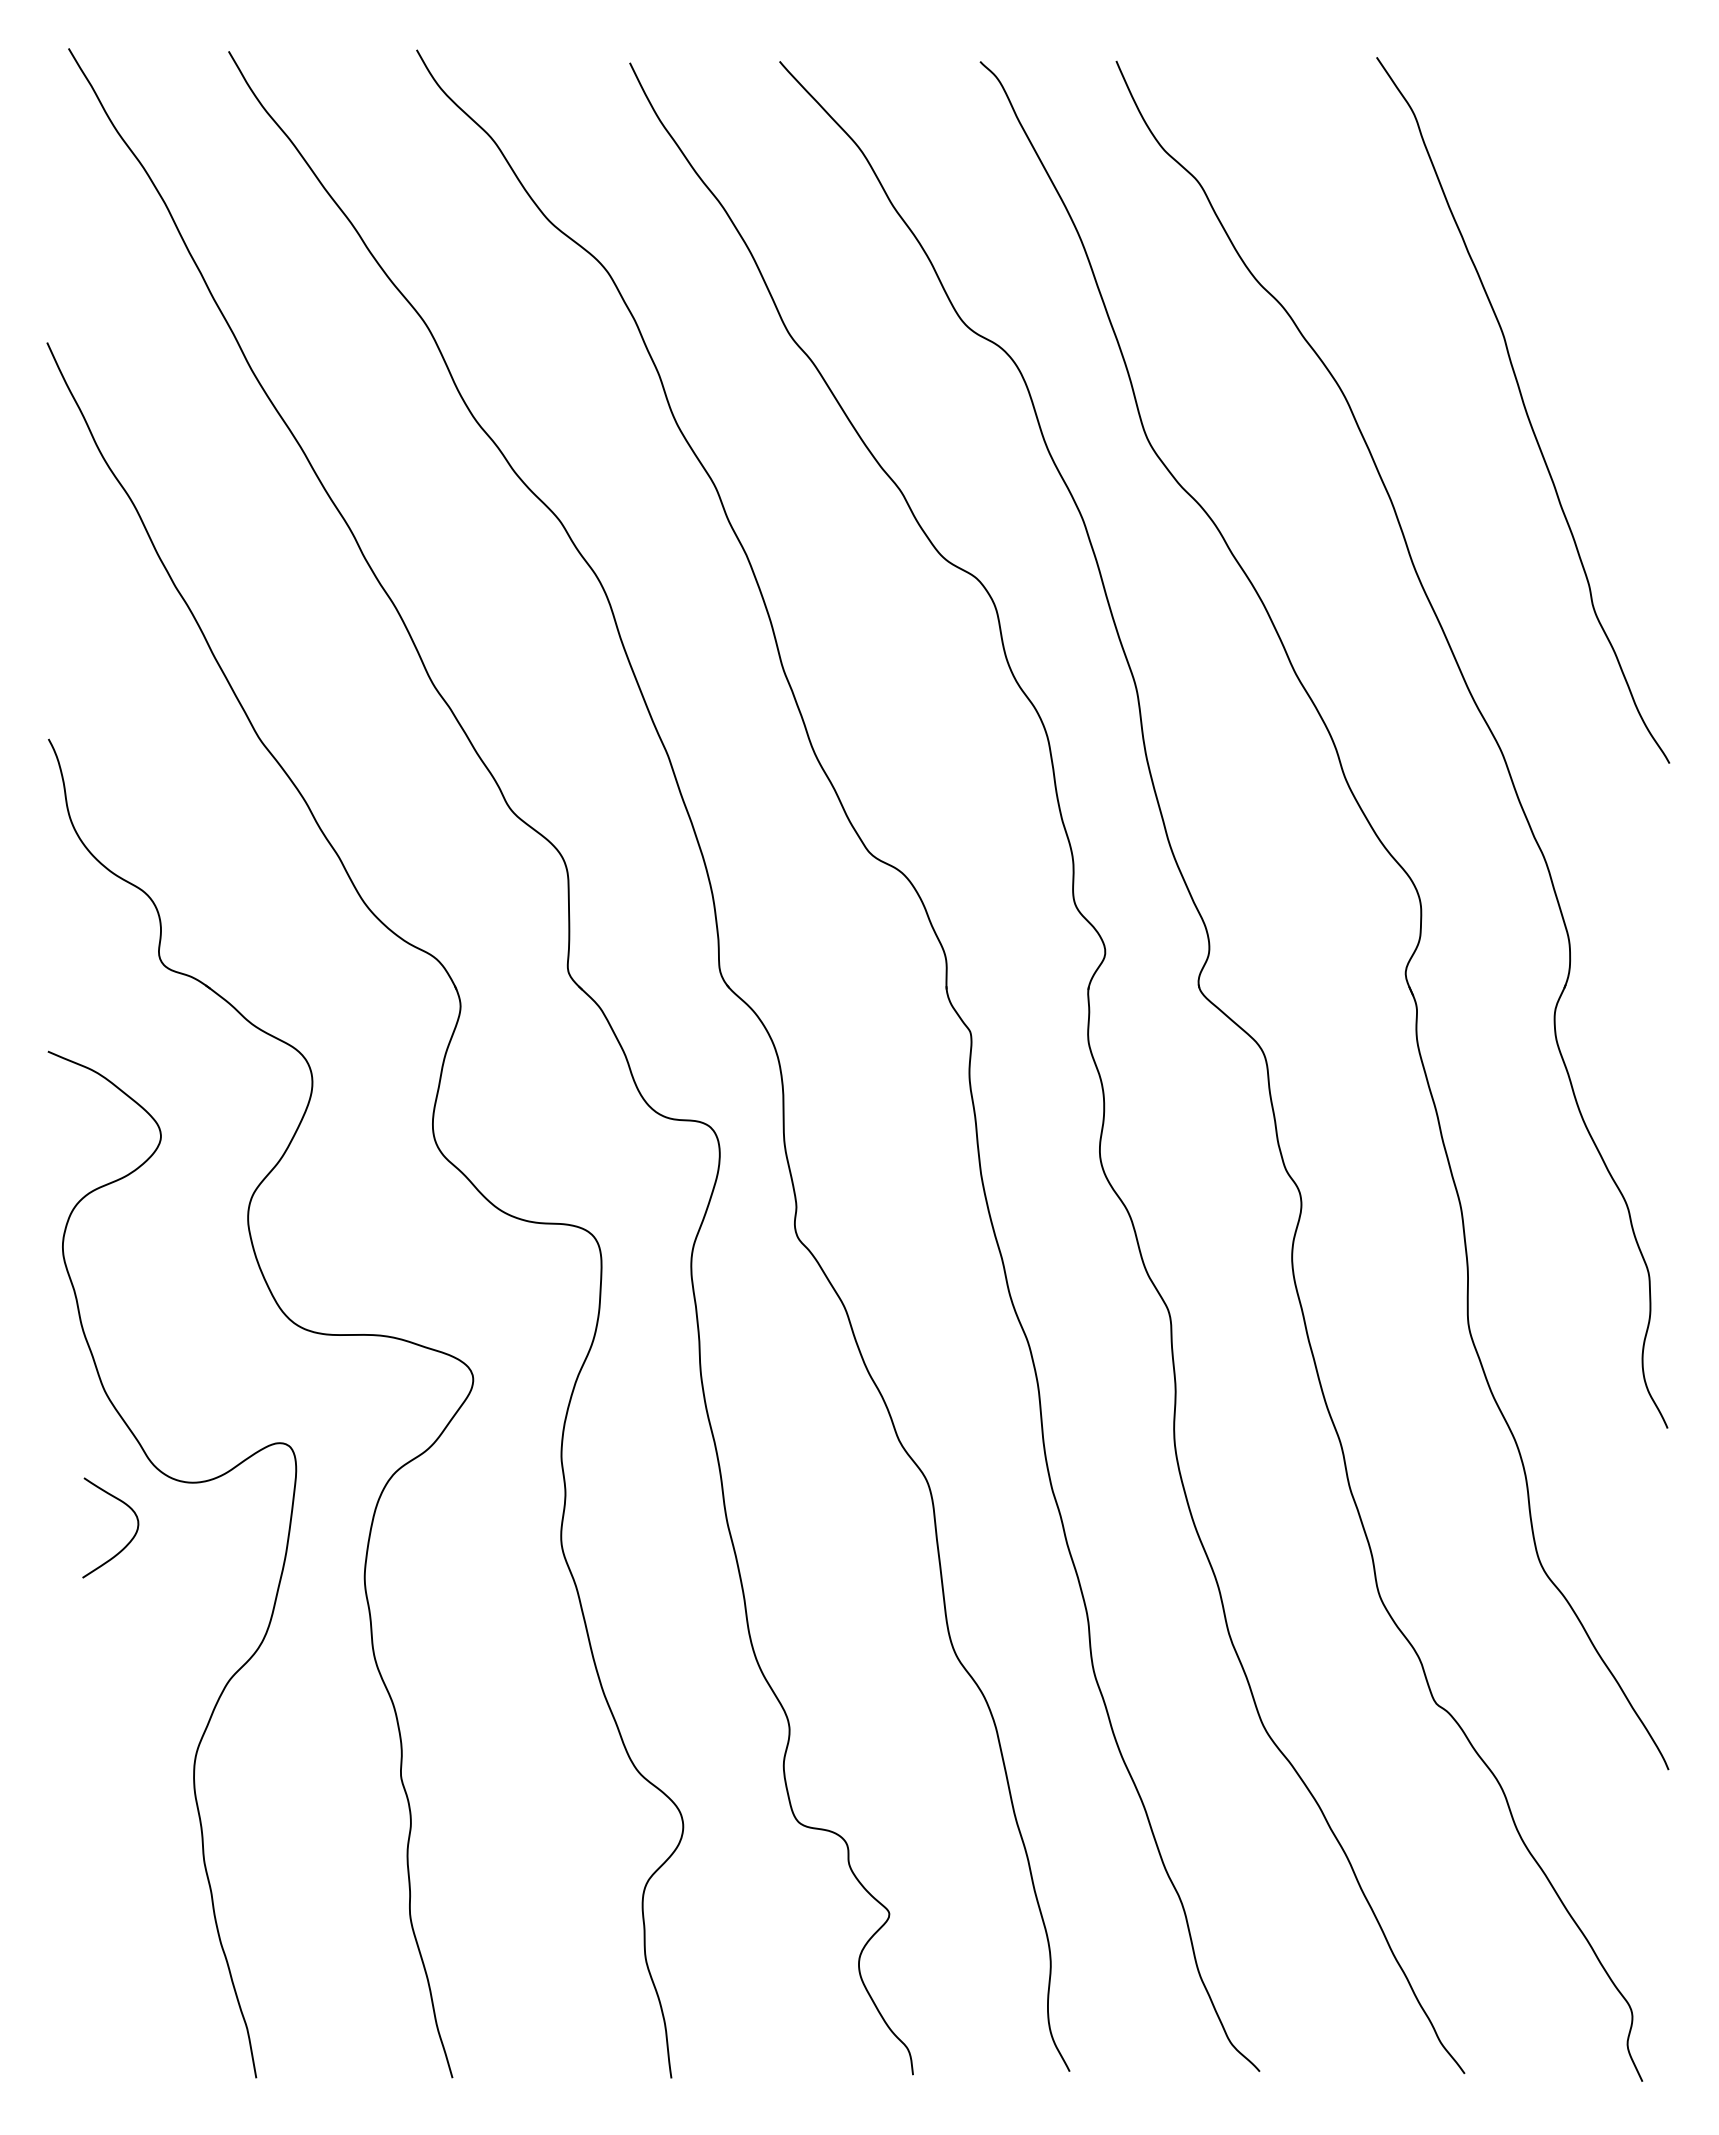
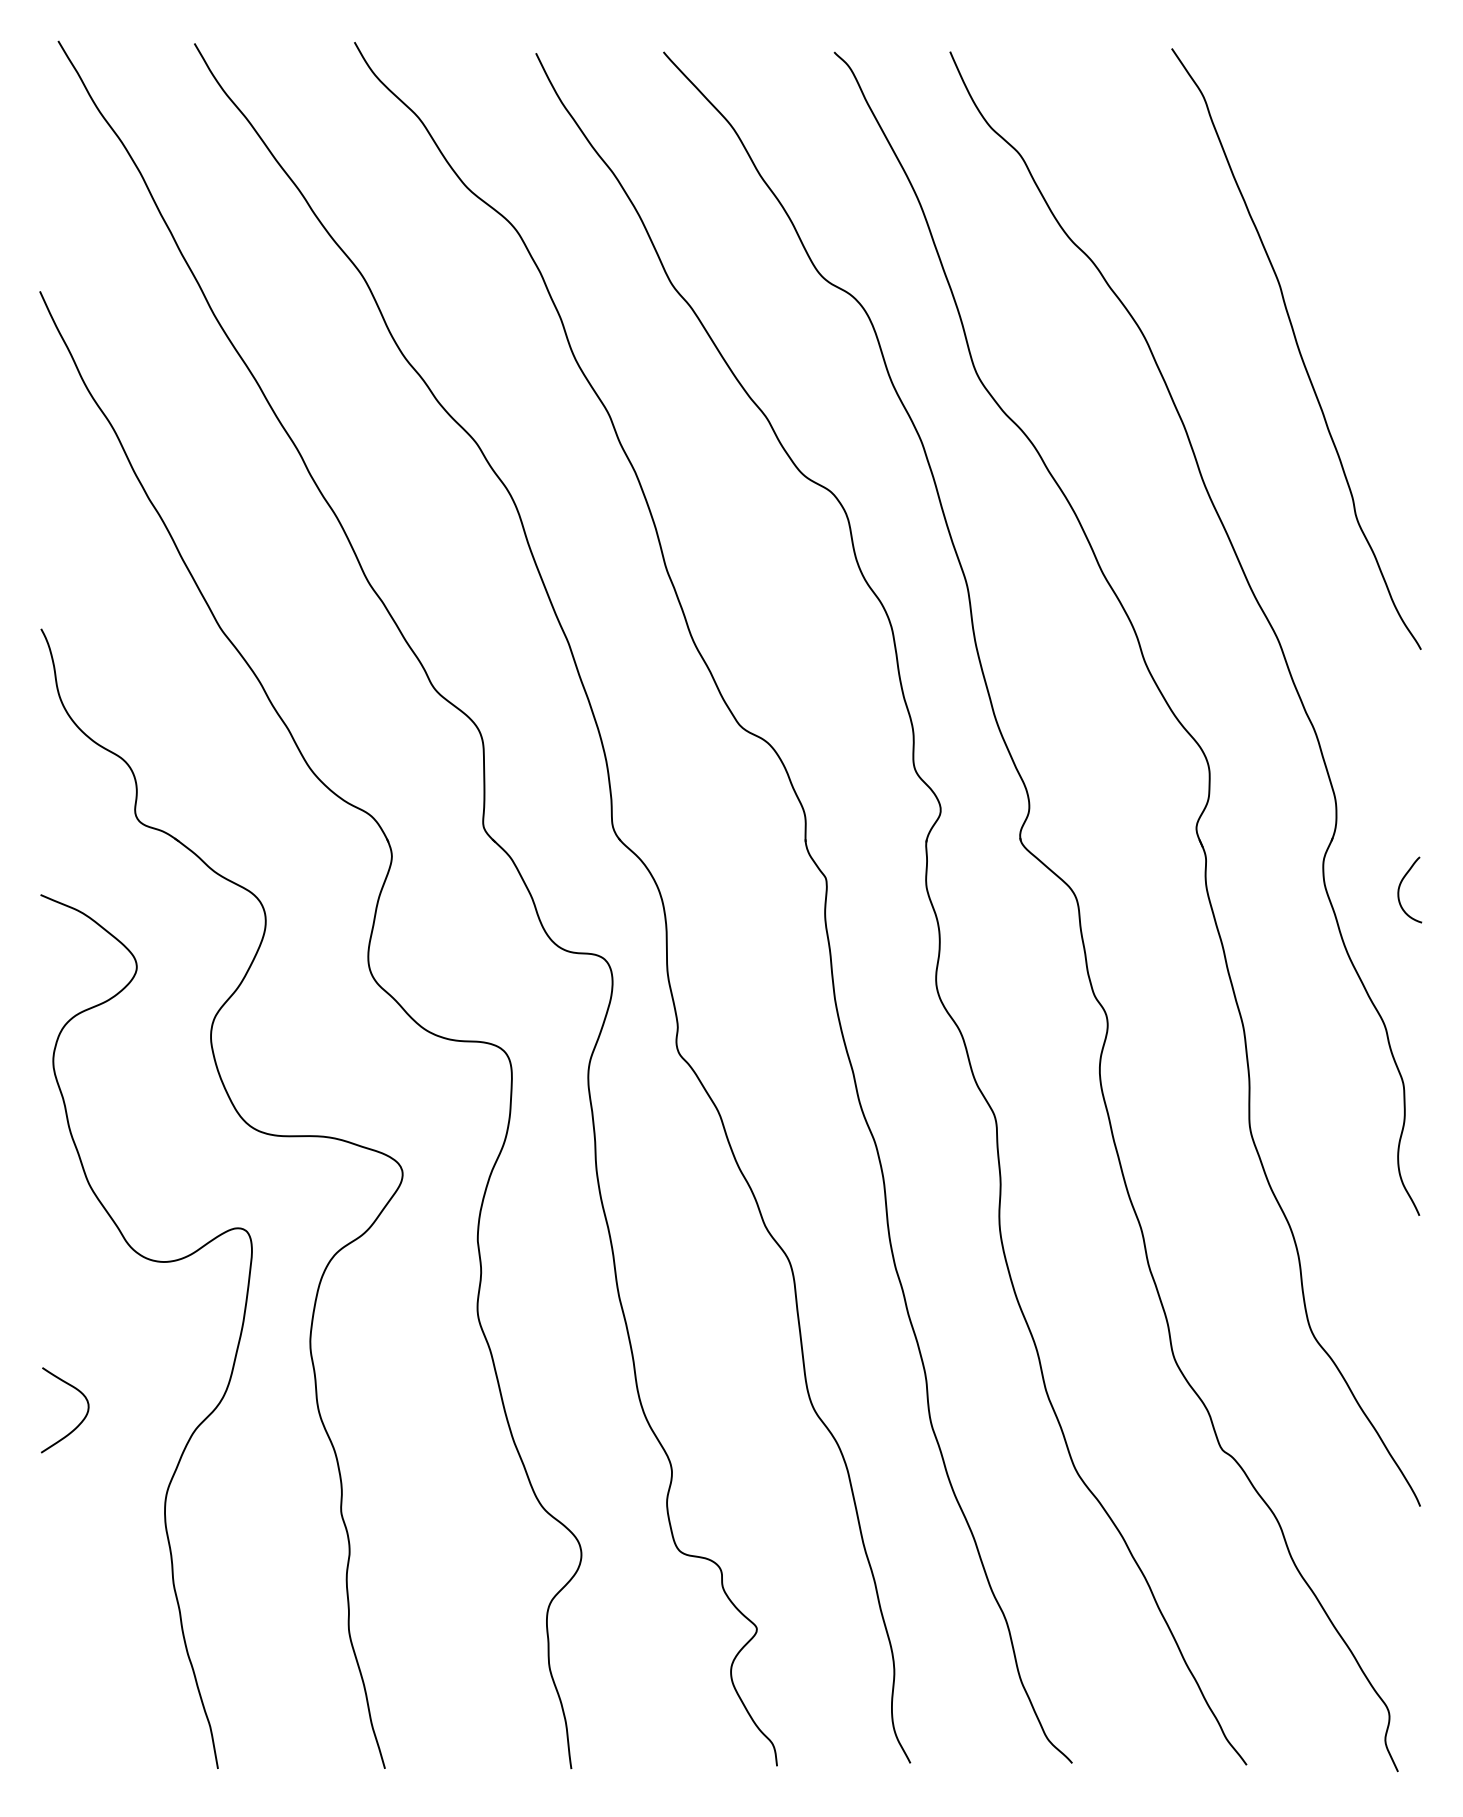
curve: (1645, 1041) -> (1400, 886), added
curve: (127, 1543) -> (79, 1423), moved

